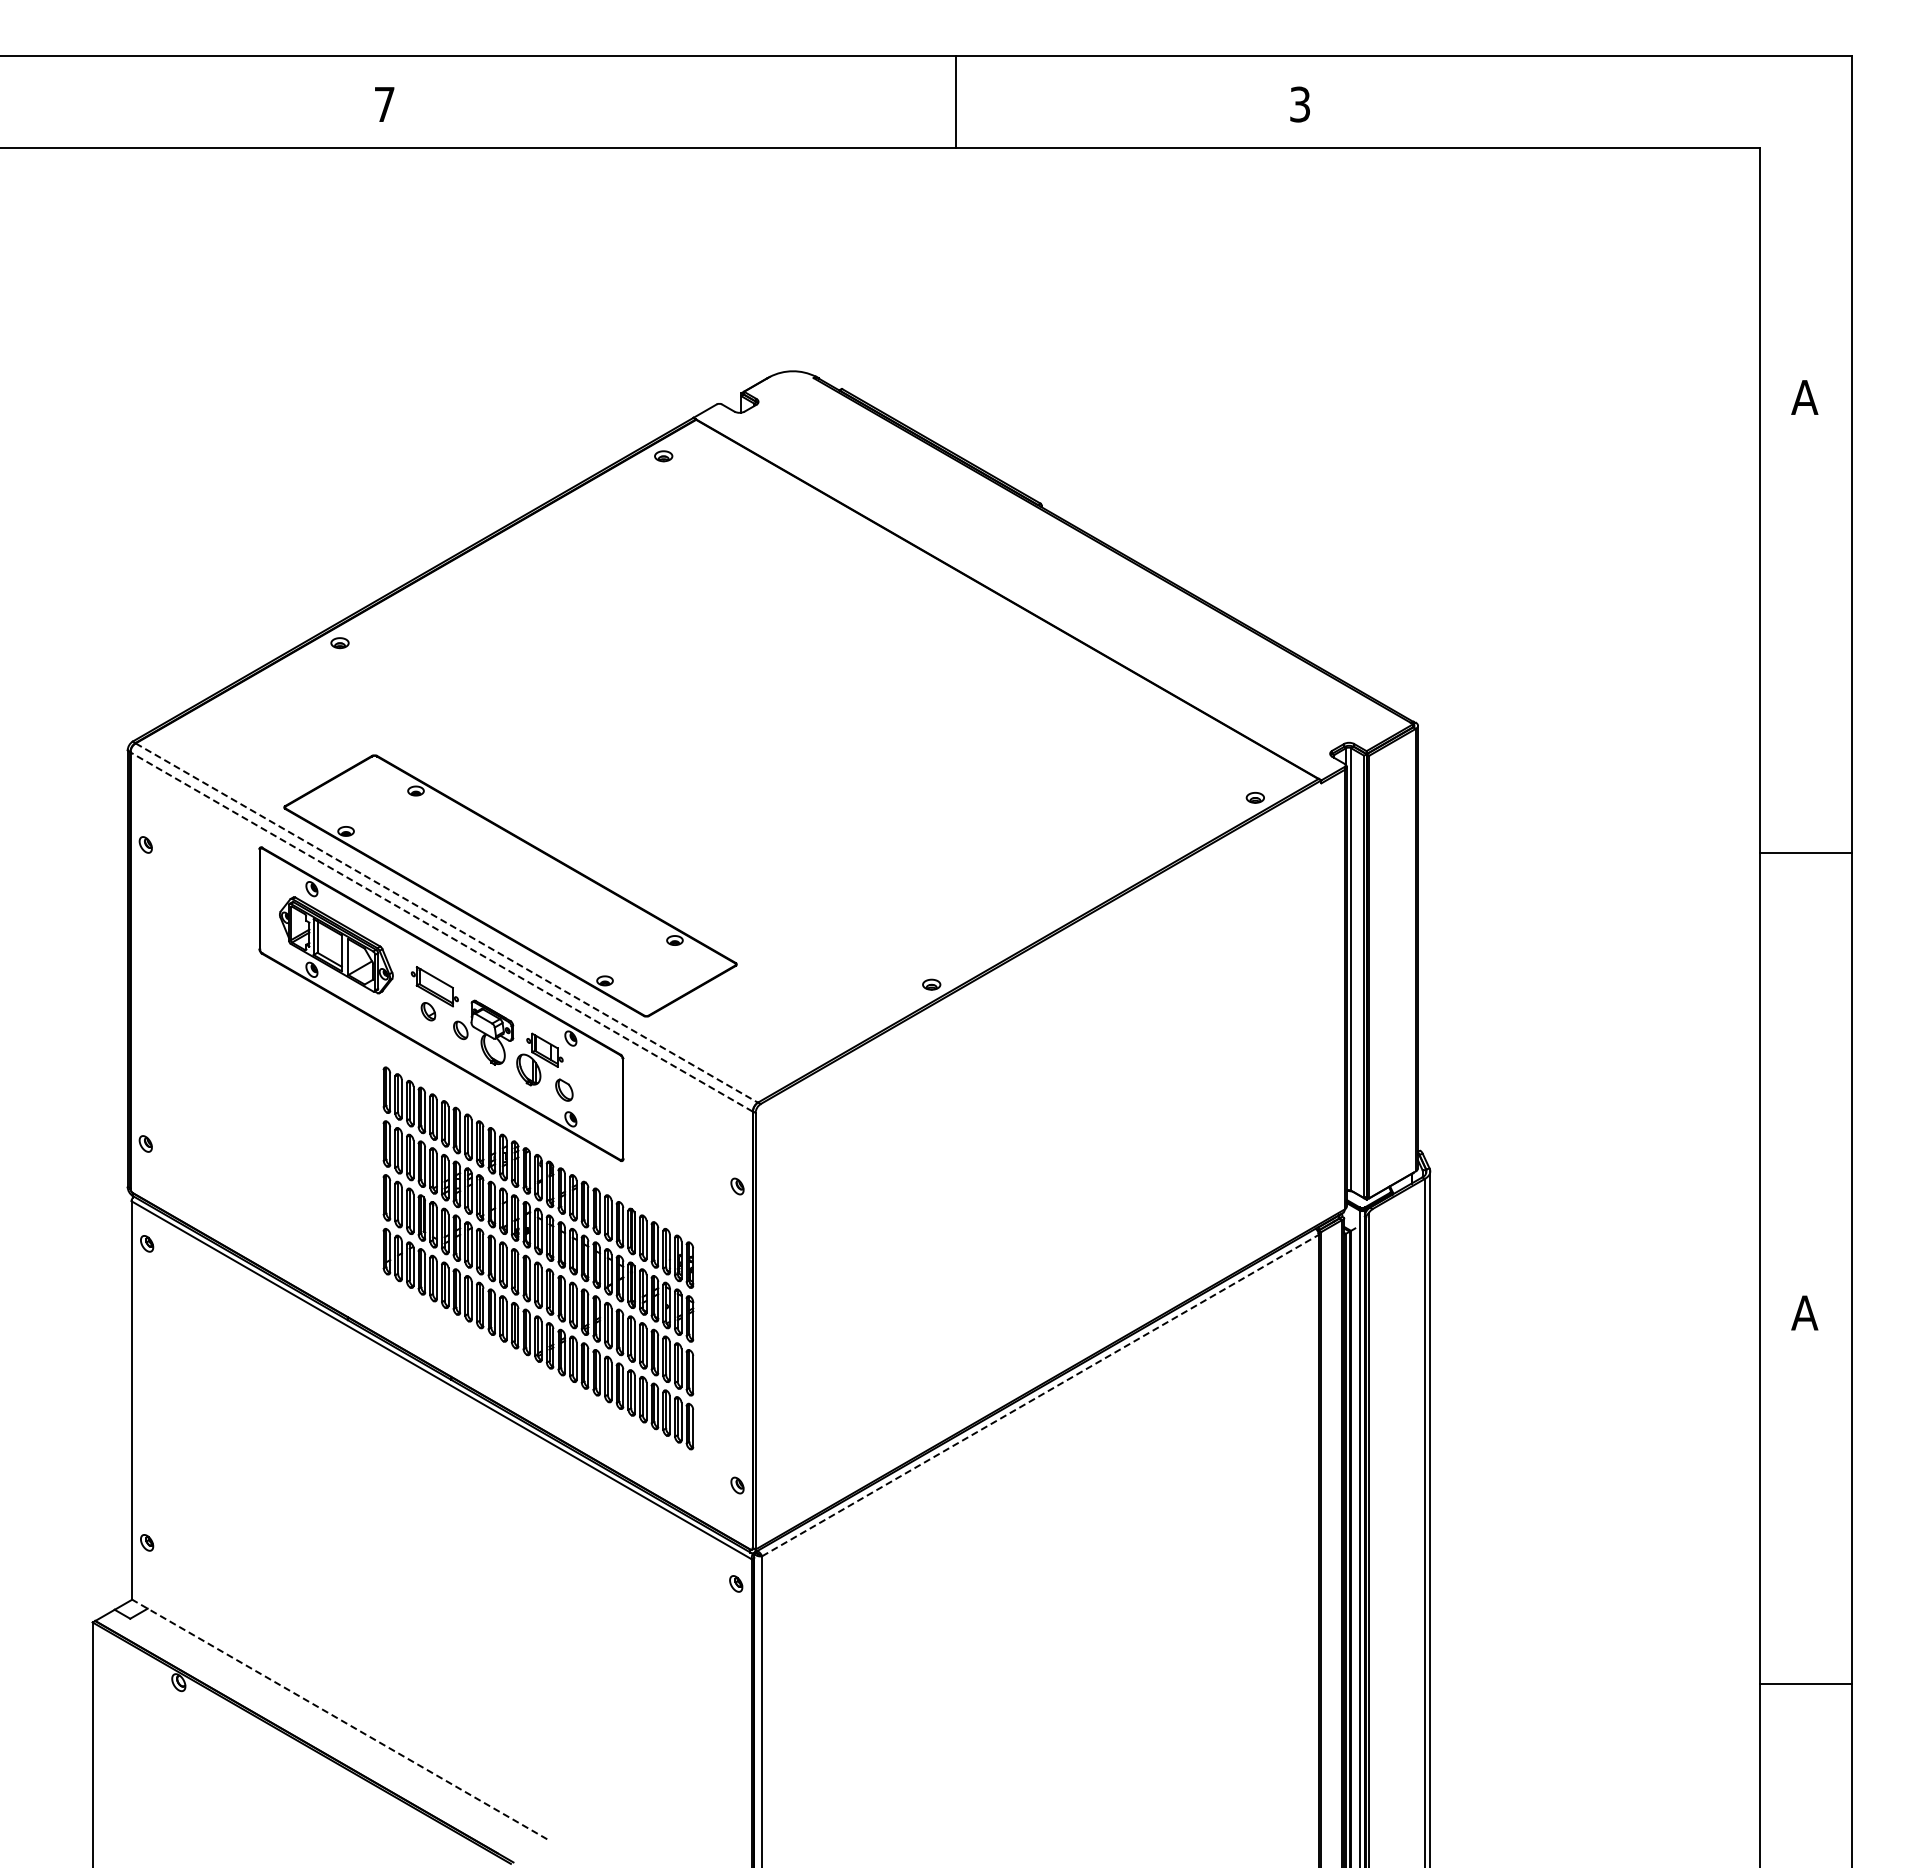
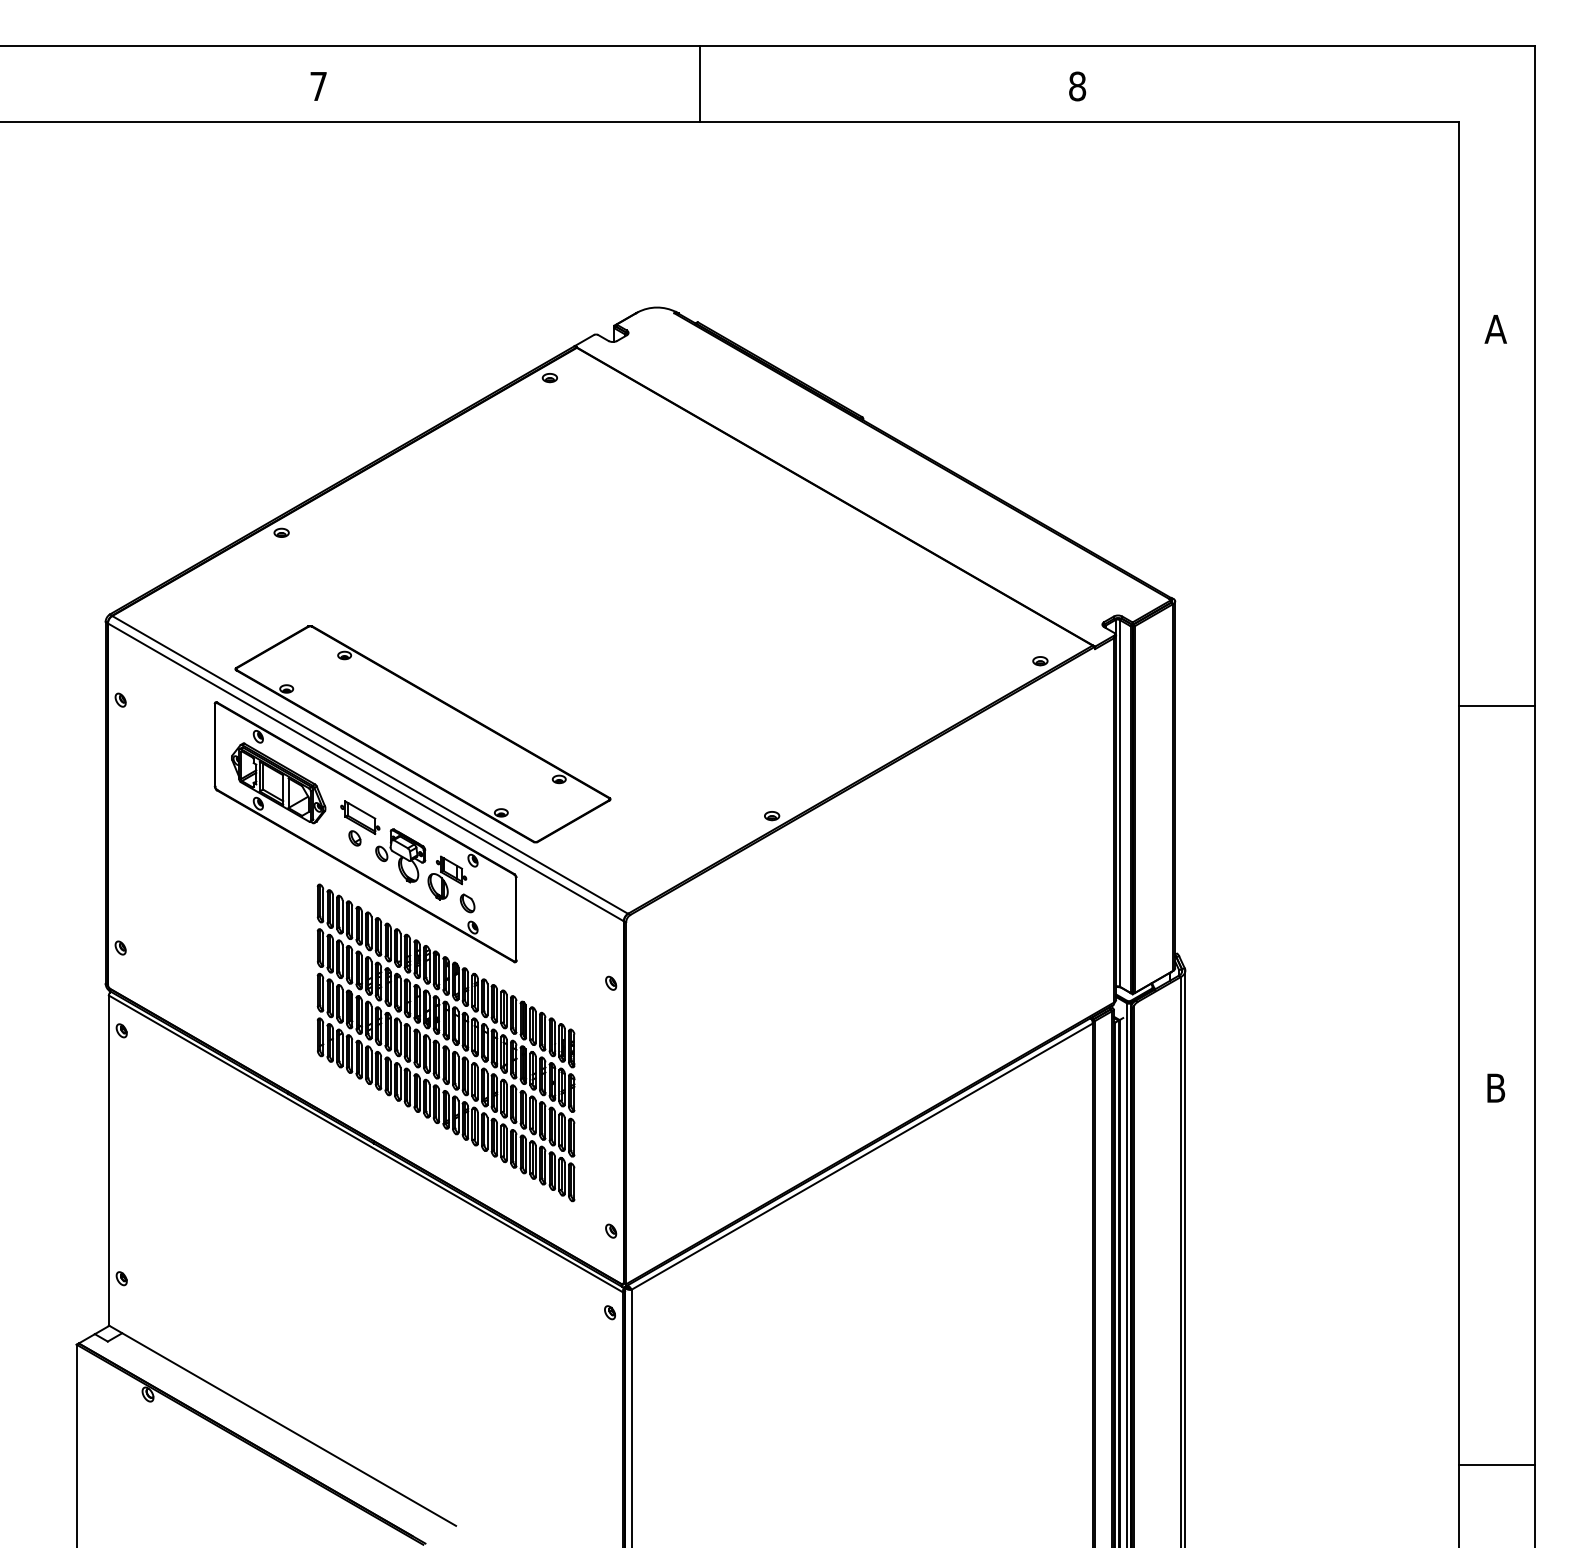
line: (955, 101) -> (699, 83), moved
text: (1300, 104) -> (1077, 86), 3 -> 8
line: (447, 923) -> (370, 765), dashed -> solid
line: (441, 931) -> (365, 771), dashed -> solid
text: (1804, 1312) -> (1495, 1087), A -> B
line: (1040, 1395) -> (862, 1156), dashed -> solid
line: (1805, 1684) -> (1496, 1465), moved
line: (340, 1720) -> (282, 1425), dashed -> solid

